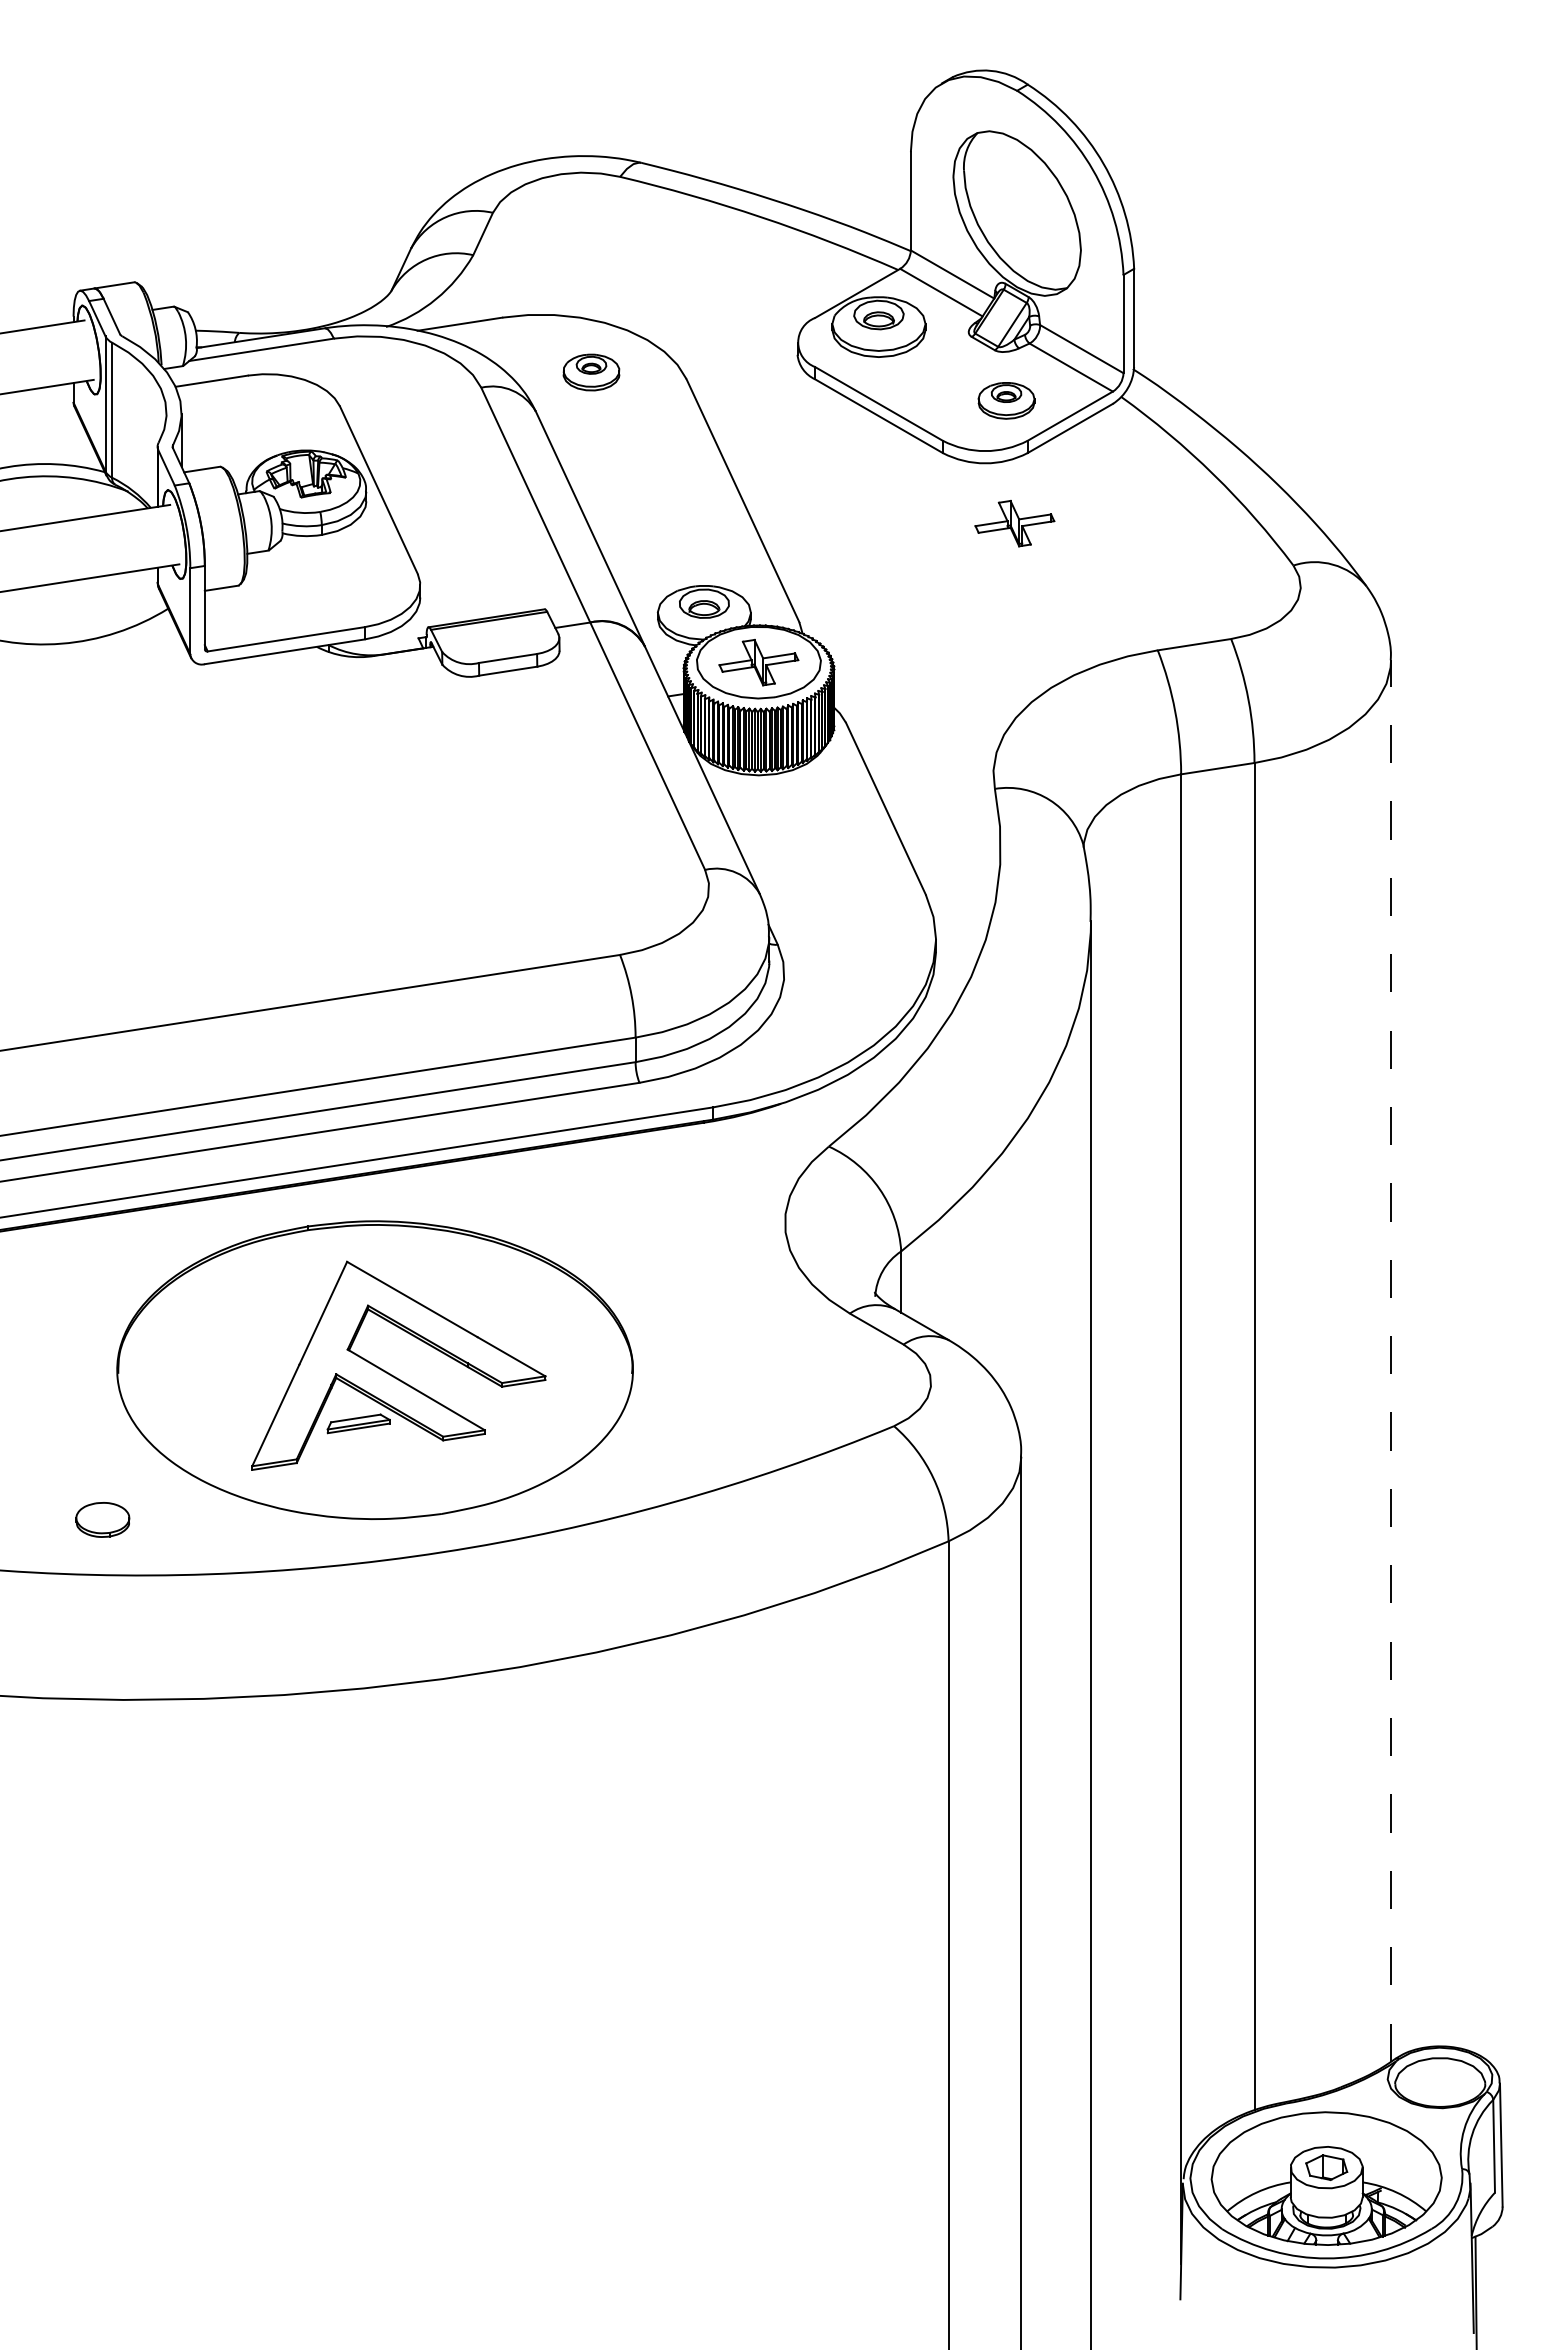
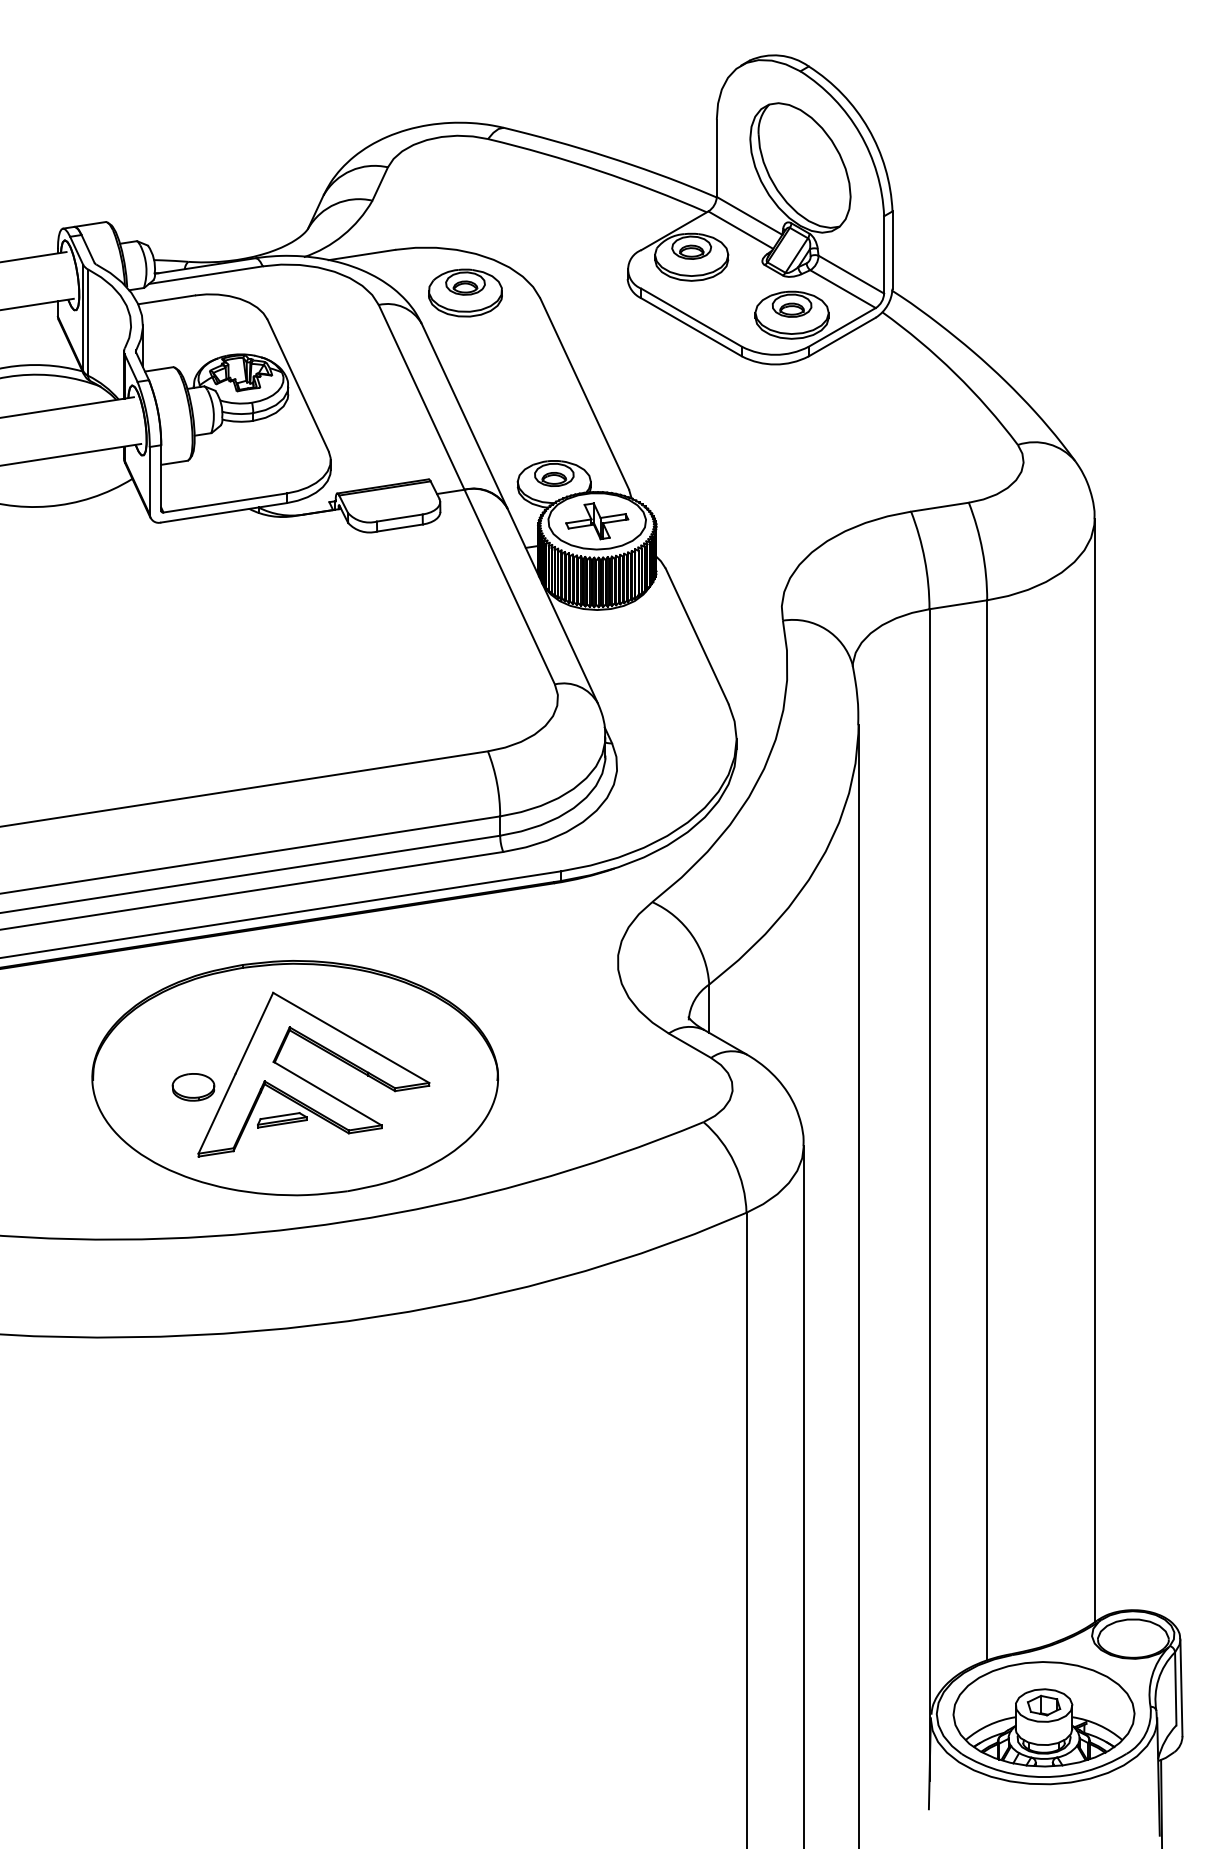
part: (591, 372) -> (465, 293), size x1.67
part: (1006, 400) -> (792, 315), size x1.67
part: (1014, 523) -> (798, 411), removed
line: (1391, 1361) -> (1095, 1071), dashed -> solid
part: (102, 1519) -> (193, 1086), moved

